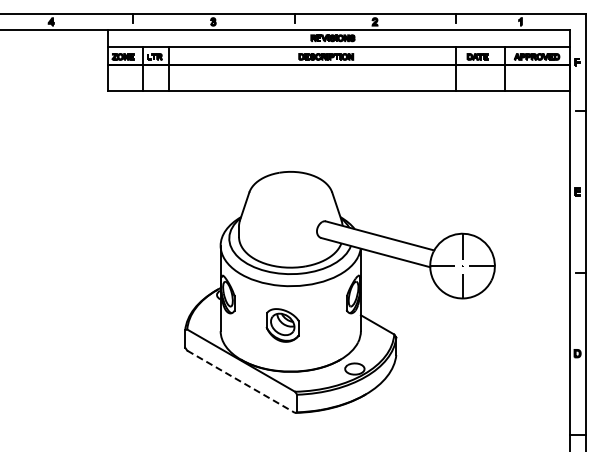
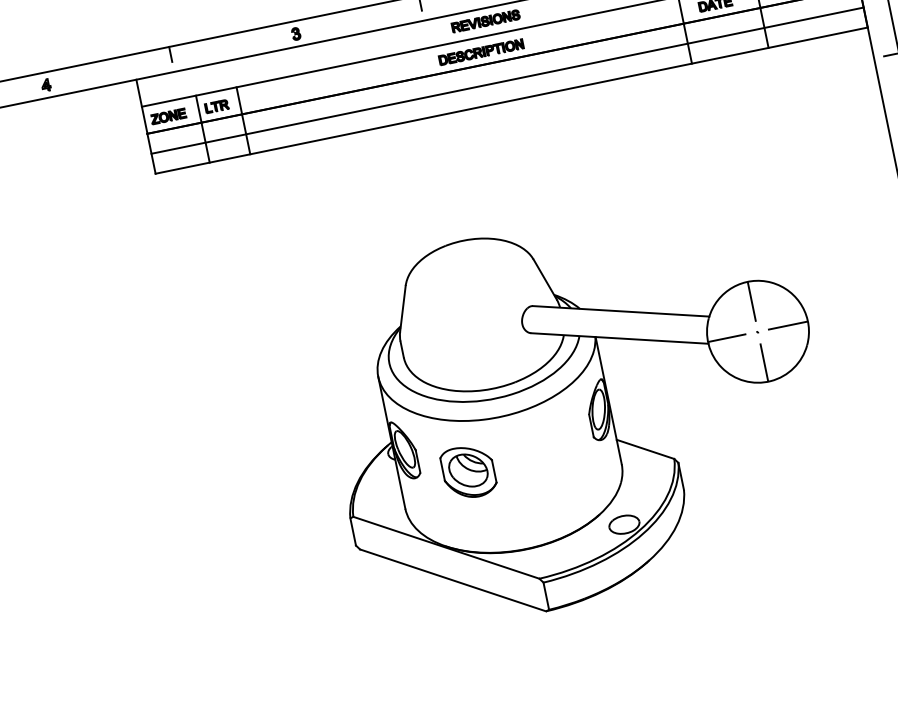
line: (338, 77) -> (506, 80), added
part: (282, 325) -> (468, 472), moved
line: (241, 382) -> (453, 581), dashed -> solid

